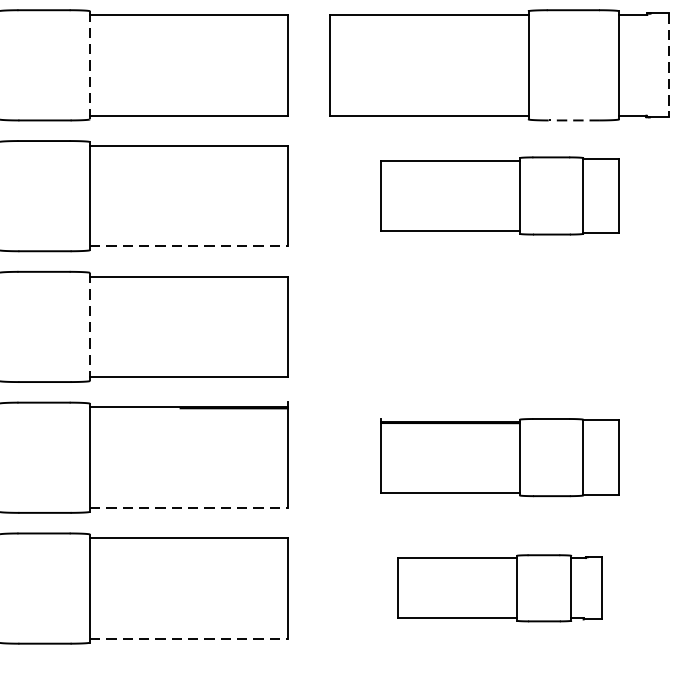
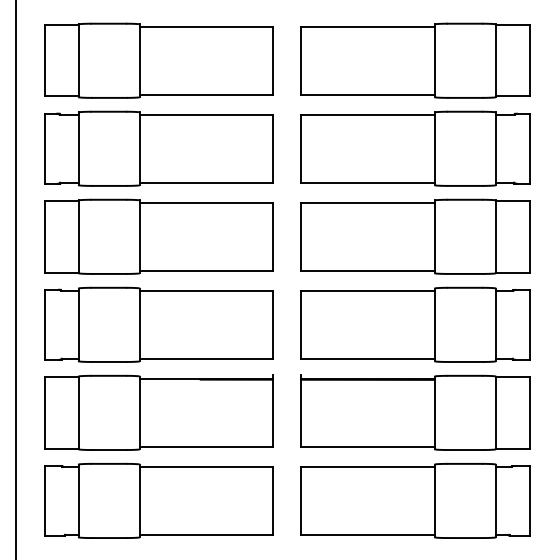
line: (669, 64) -> (529, 148), dashed -> solid
line: (89, 66) -> (139, 149), dashed -> solid
line: (574, 119) -> (465, 185), dashed -> solid
part: (499, 195) -> (415, 236), size x1.43
line: (189, 246) -> (206, 270), dashed -> solid
part: (499, 326) -> (415, 324), added
line: (89, 327) -> (139, 325), dashed -> solid
part: (499, 457) -> (415, 412), size x1.43
line: (189, 507) -> (206, 446), dashed -> solid
part: (499, 587) -> (415, 500), size x1.67
line: (189, 638) -> (206, 534), dashed -> solid

